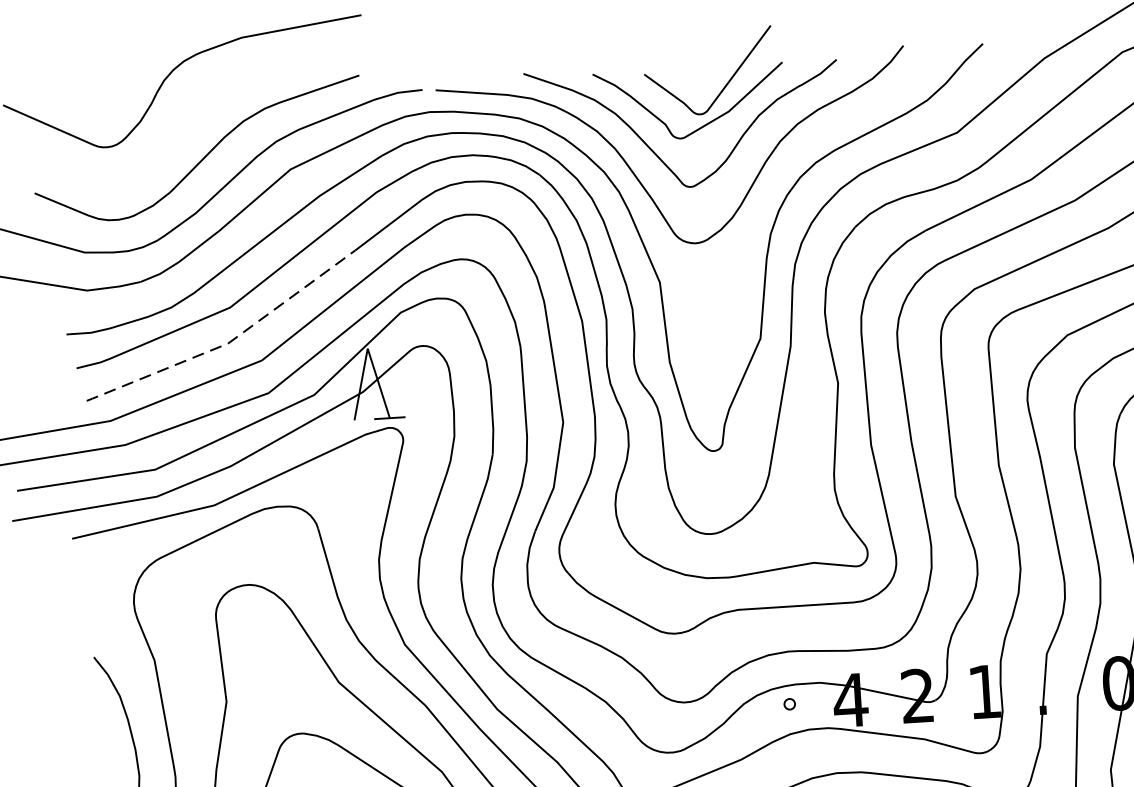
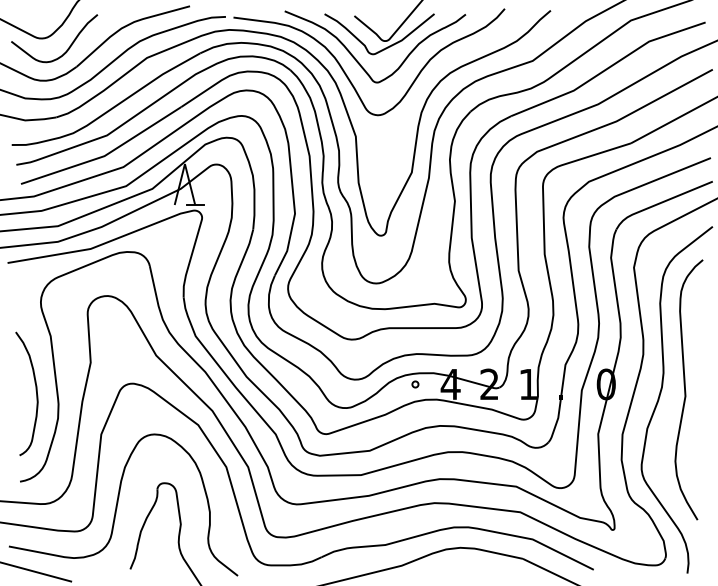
curve: (152, 161) -> (67, 48), added
line: (229, 342) -> (105, 155), dashed -> solid

